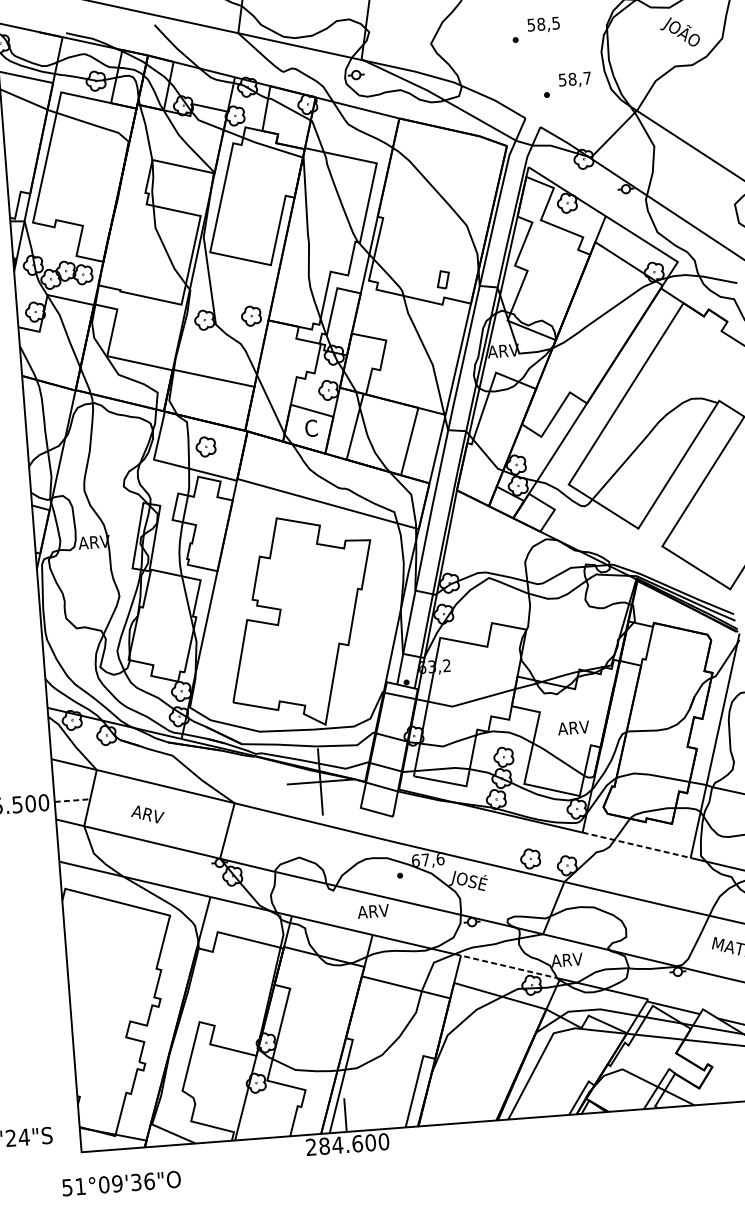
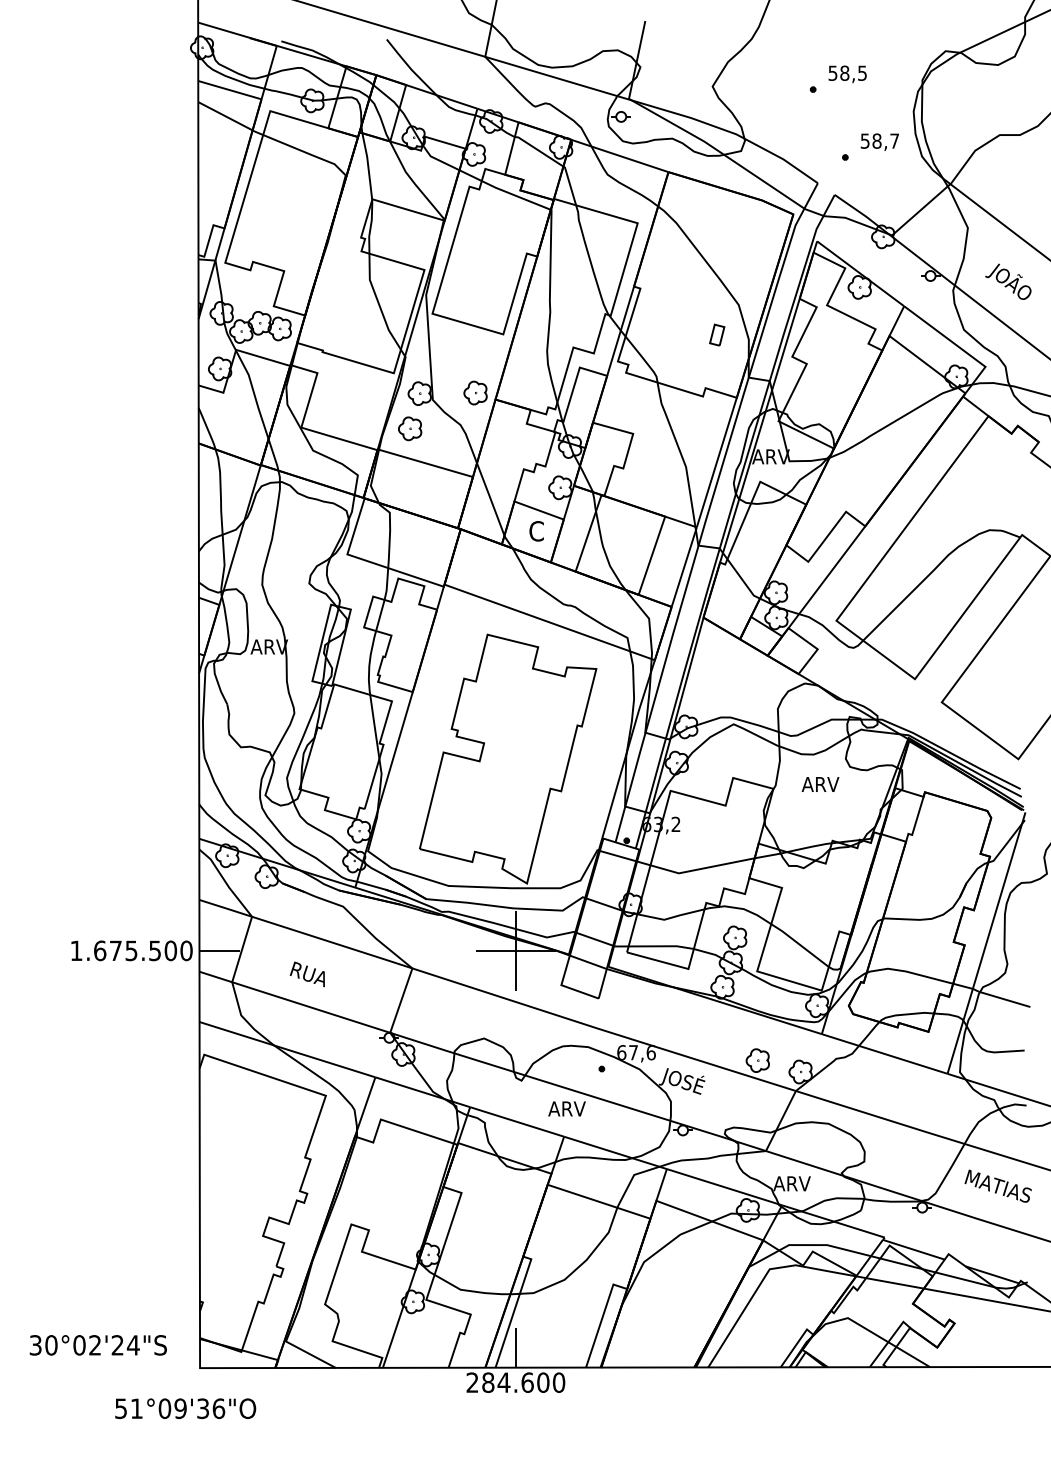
text: (679, 31) -> (1008, 281), moved
part: (443, 279) -> (717, 334), moved
part: (206, 446) -> (410, 428), moved
text: (573, 728) -> (820, 784), moved
line: (71, 800) -> (219, 950), dashed -> solid
text: (147, 814) -> (308, 974), ARV -> RUA
line: (636, 844) -> (884, 1053), dashed -> solid
line: (510, 967) -> (724, 1187), dashed -> solid
text: (121, 1183) -> (185, 1408), moved

